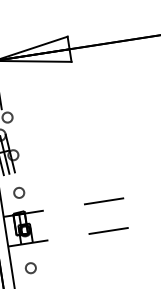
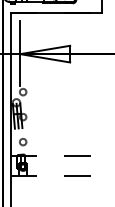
circle: (31, 267) -> (23, 191), removed

